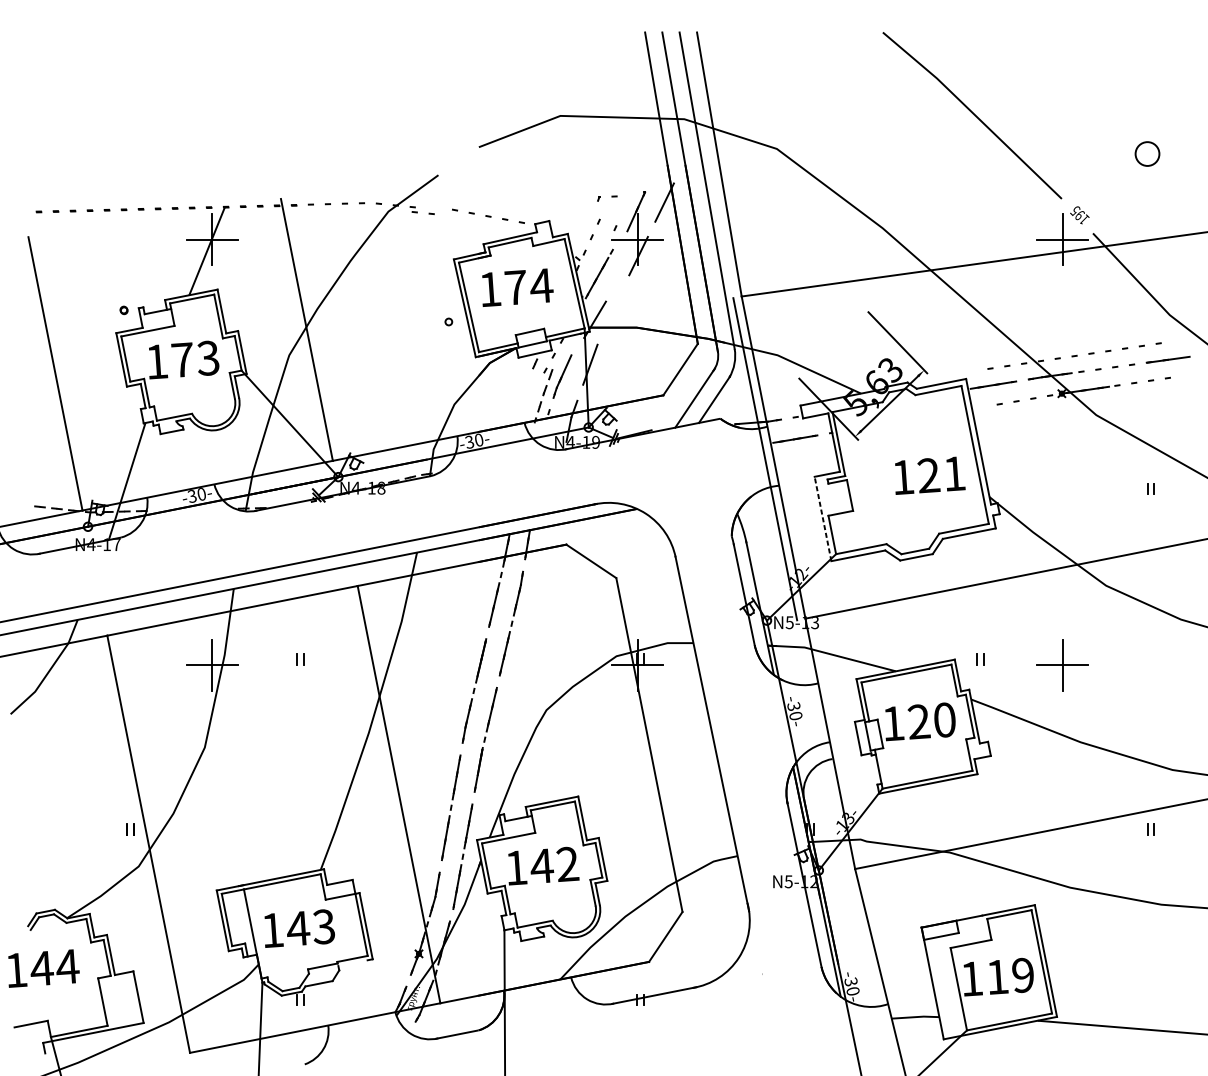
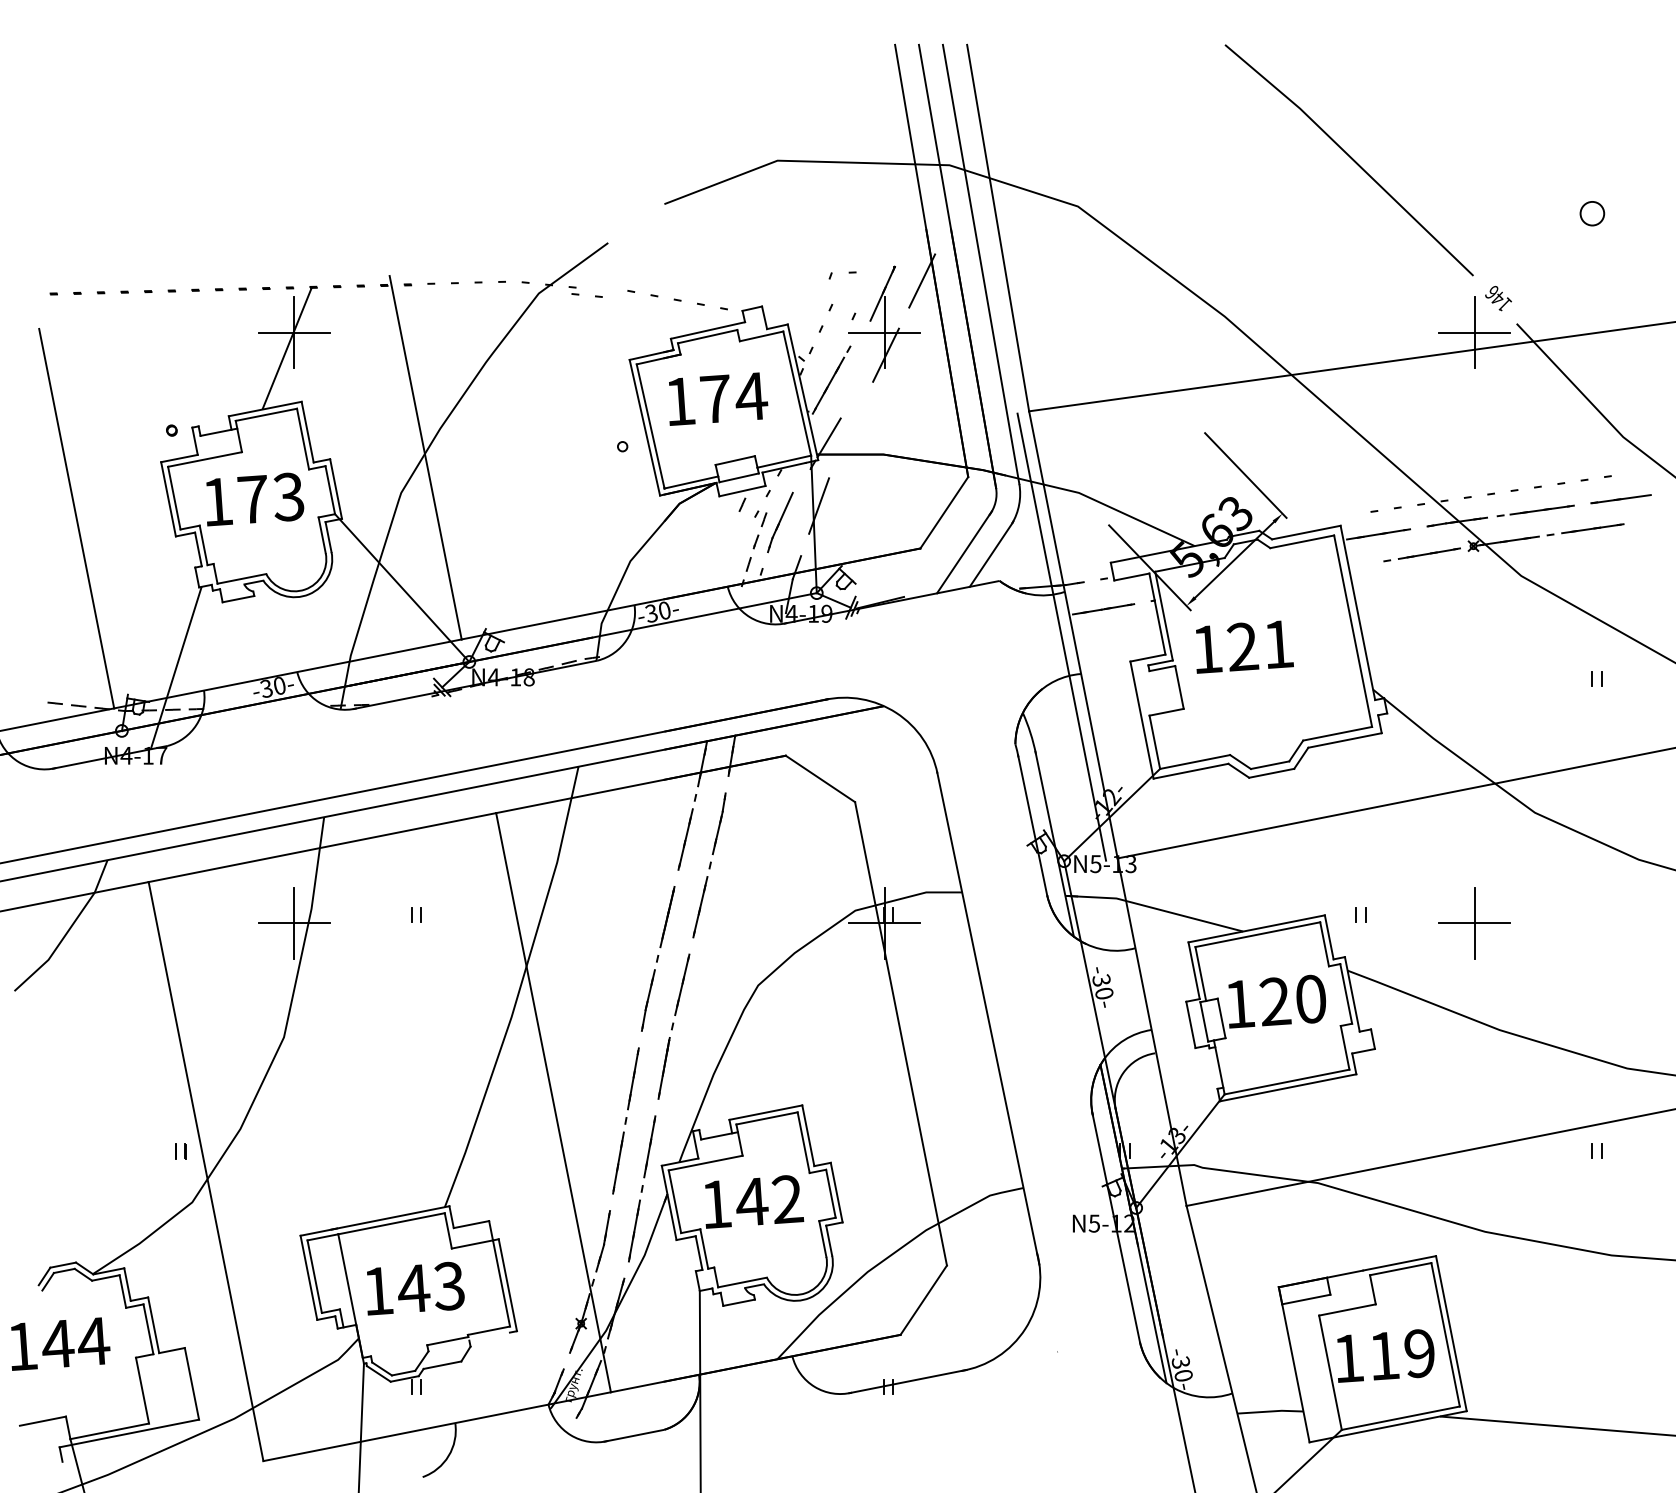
part: (1147, 153) -> (1592, 213), size x0.71
text: (1077, 213) -> (1495, 295), 195 -> 146
line: (1109, 367) -> (1539, 510), added
line: (1146, 380) -> (1591, 528), added
line: (1028, 398) -> (1427, 553), added
text: (930, 475) -> (1244, 646), moved
line: (823, 519) -> (1142, 720), dashed -> solid

